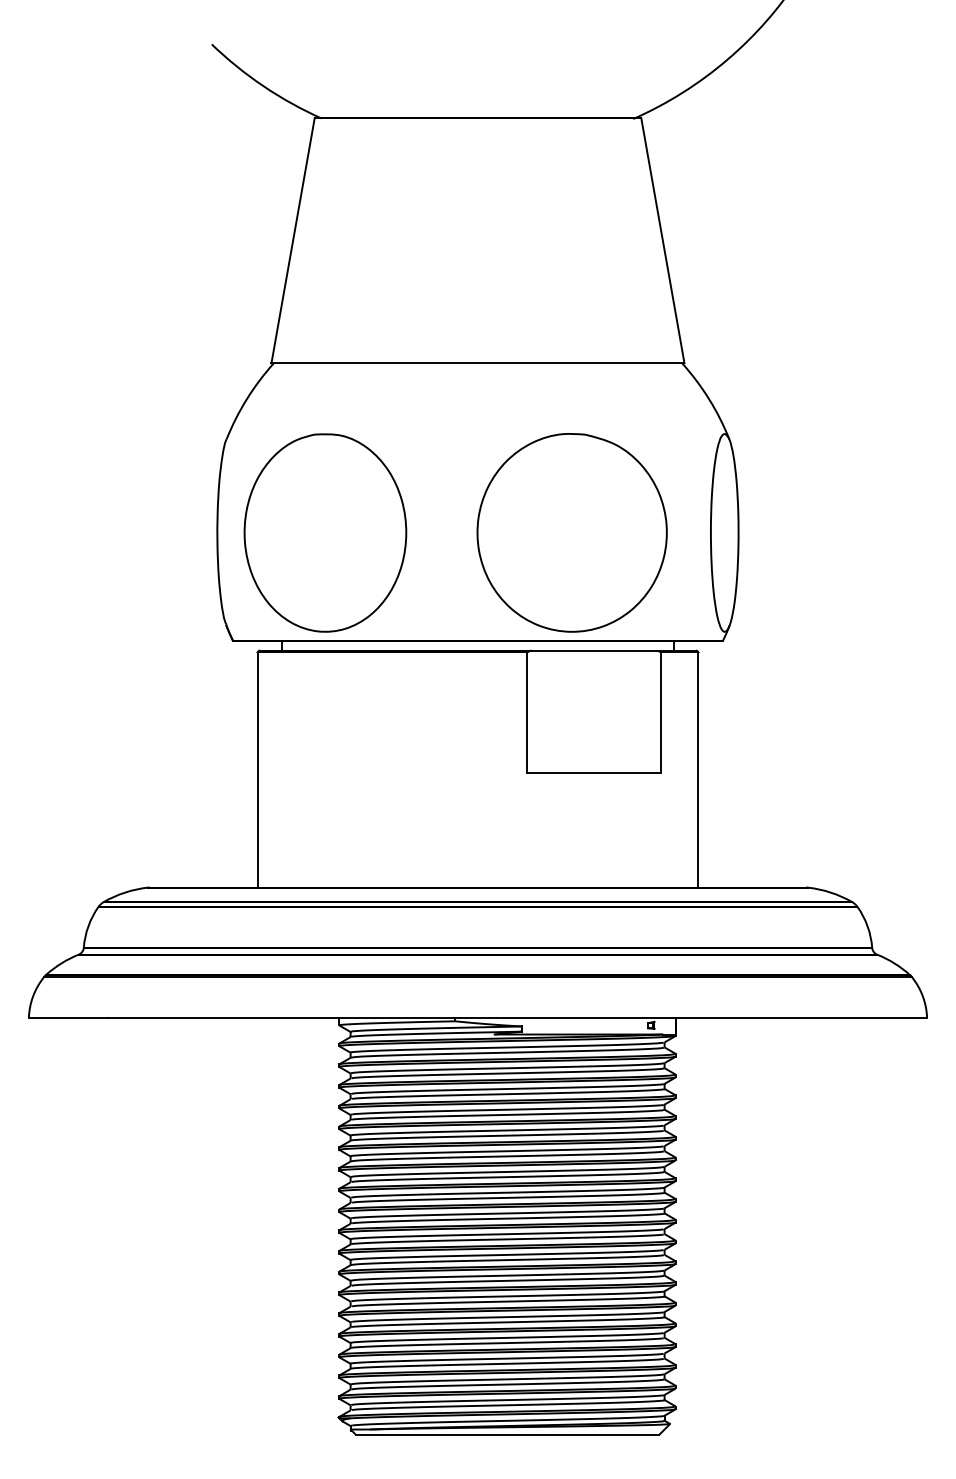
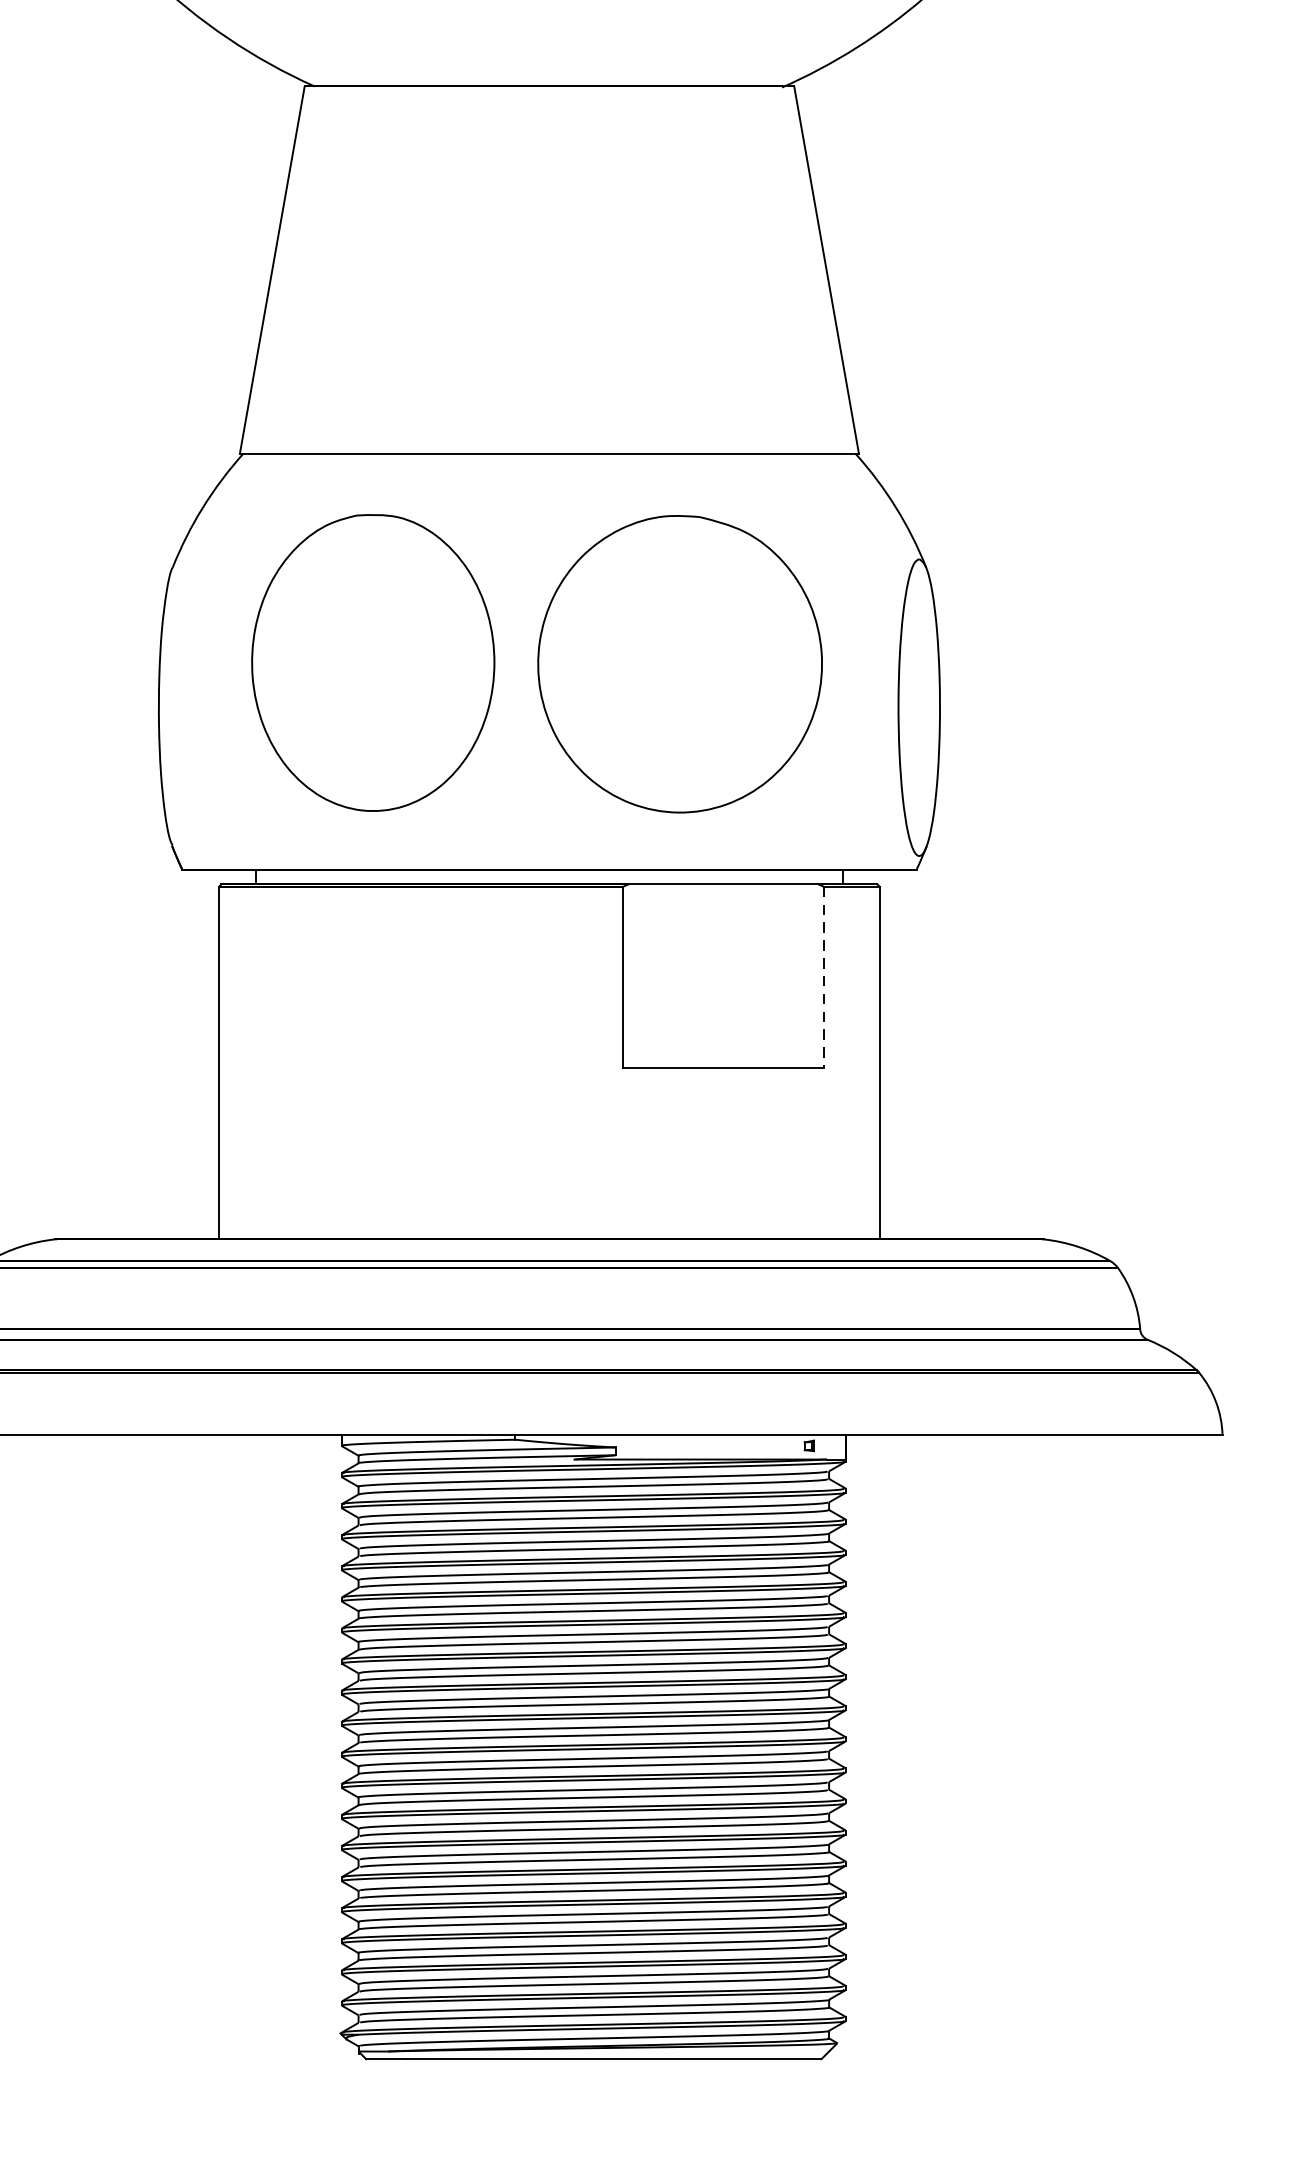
part: (325, 532) -> (373, 662), moved
part: (571, 532) -> (679, 663), moved
line: (661, 713) -> (824, 978), solid -> dashed

